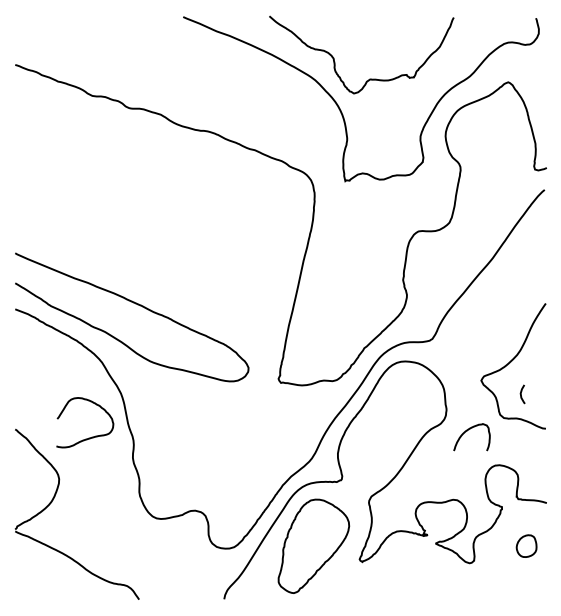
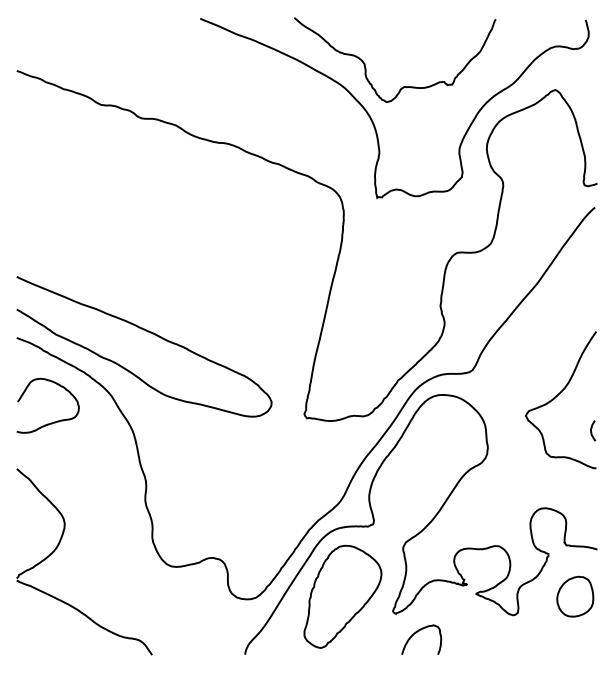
curve: (521, 394) -> (591, 430), moved
curve: (467, 431) -> (416, 633), moved
curve: (90, 437) -> (53, 421), moved
part: (526, 546) -> (575, 596), size x1.67

